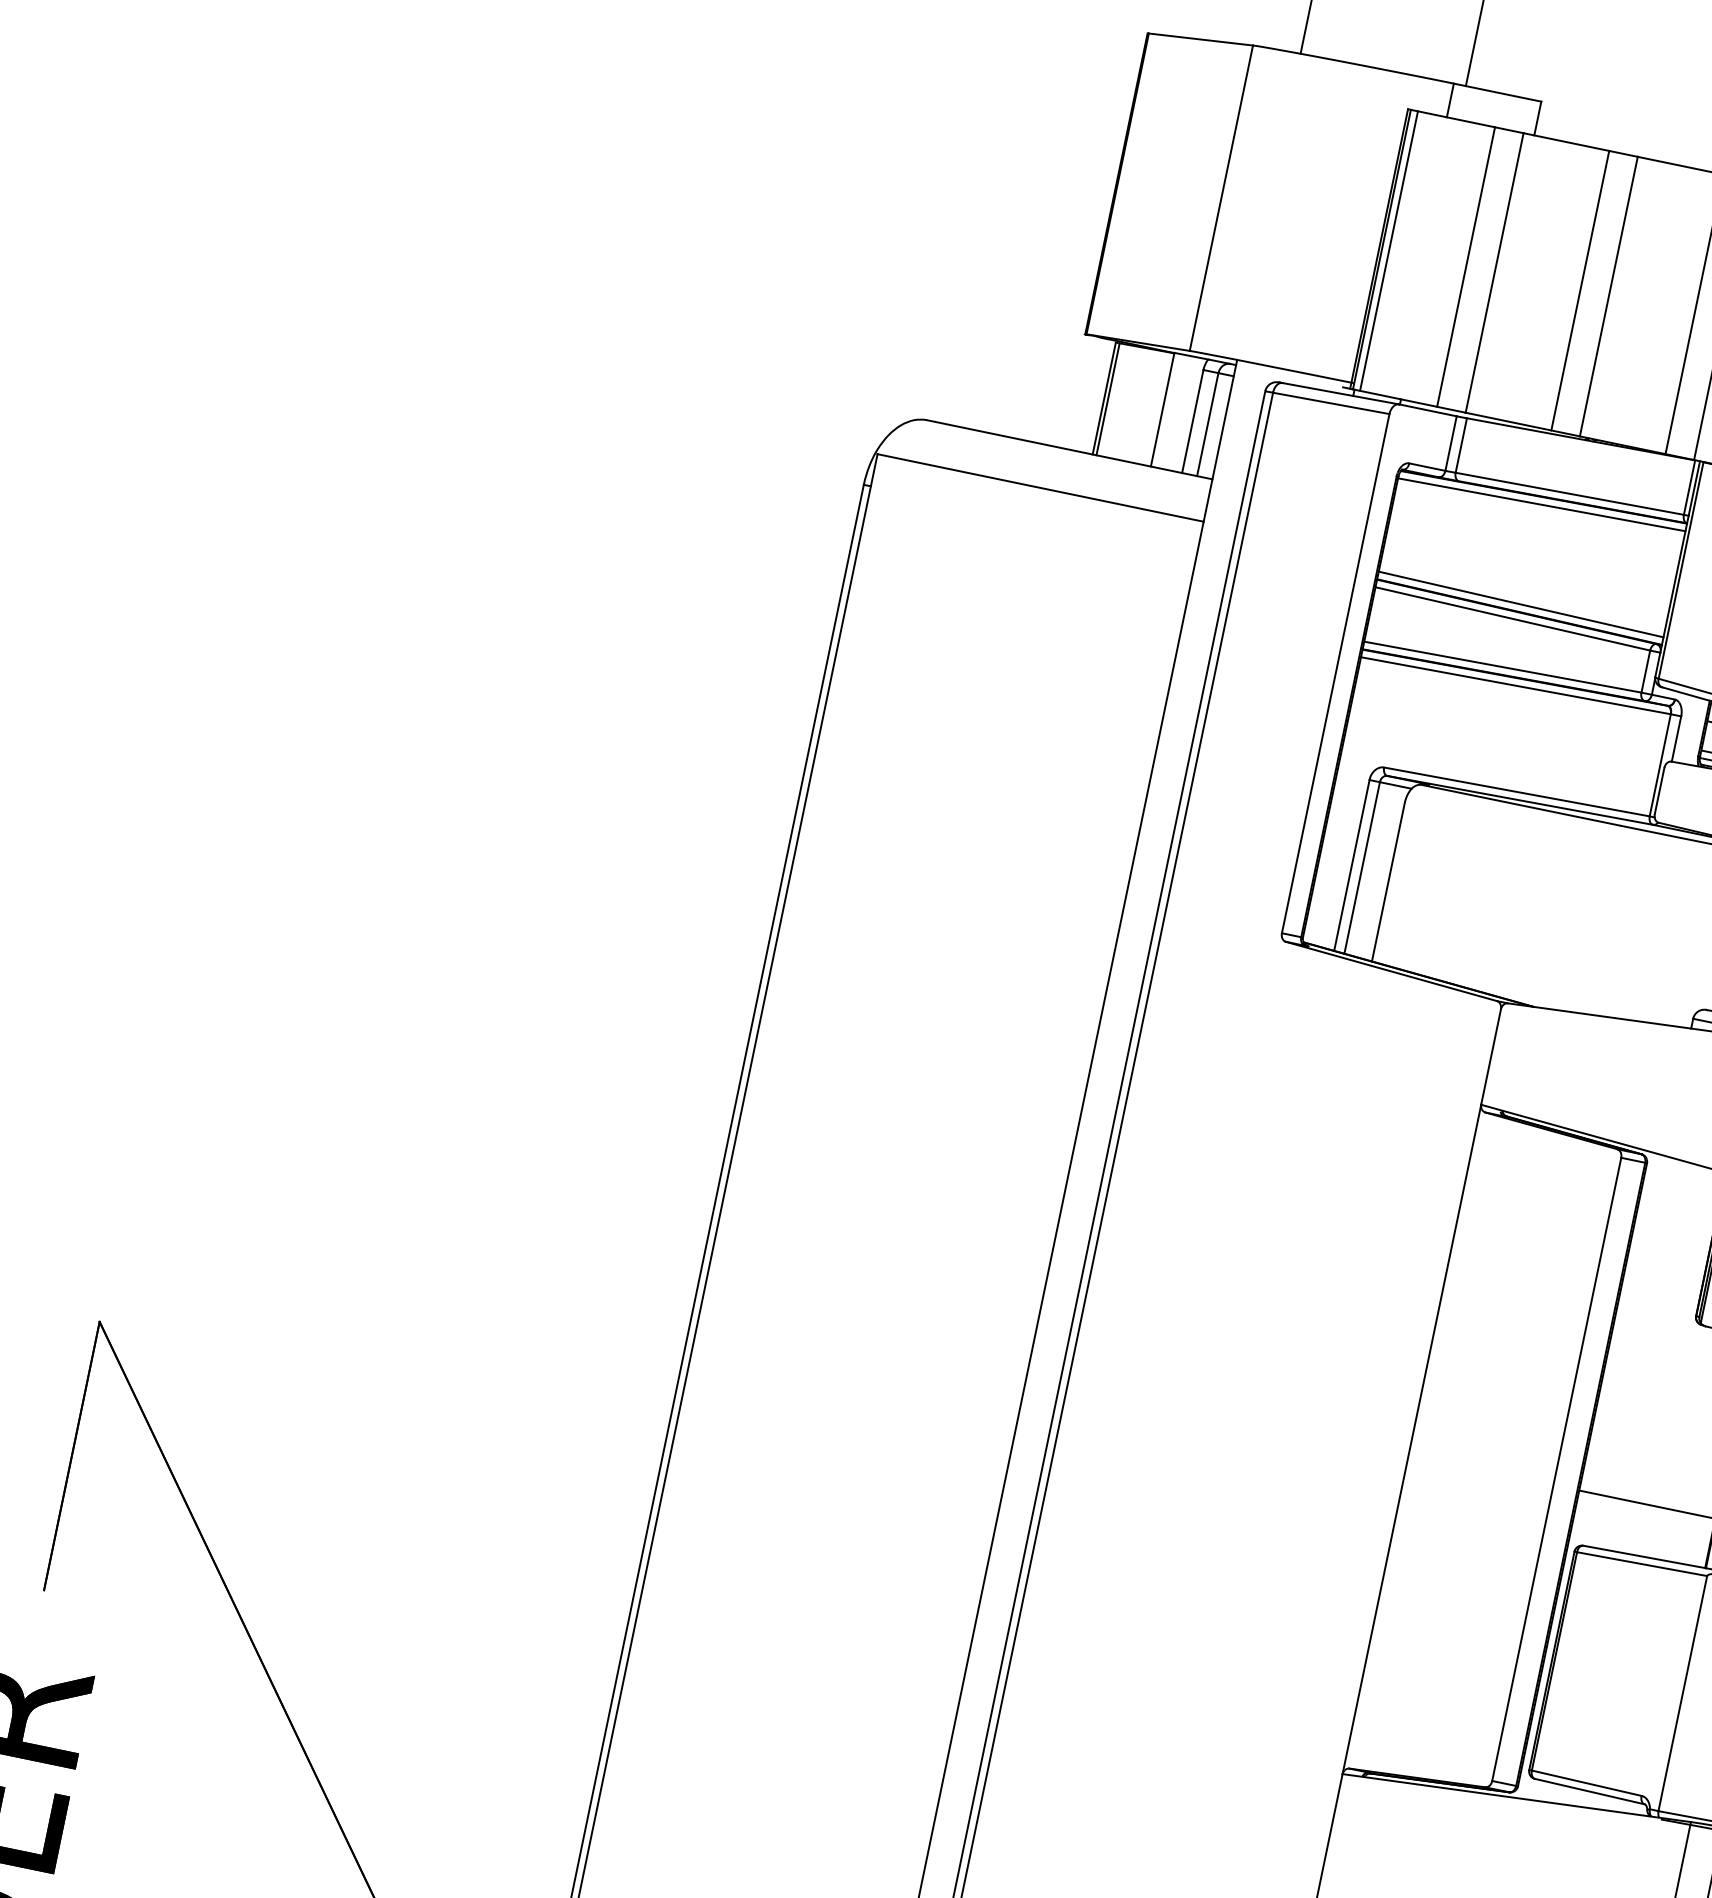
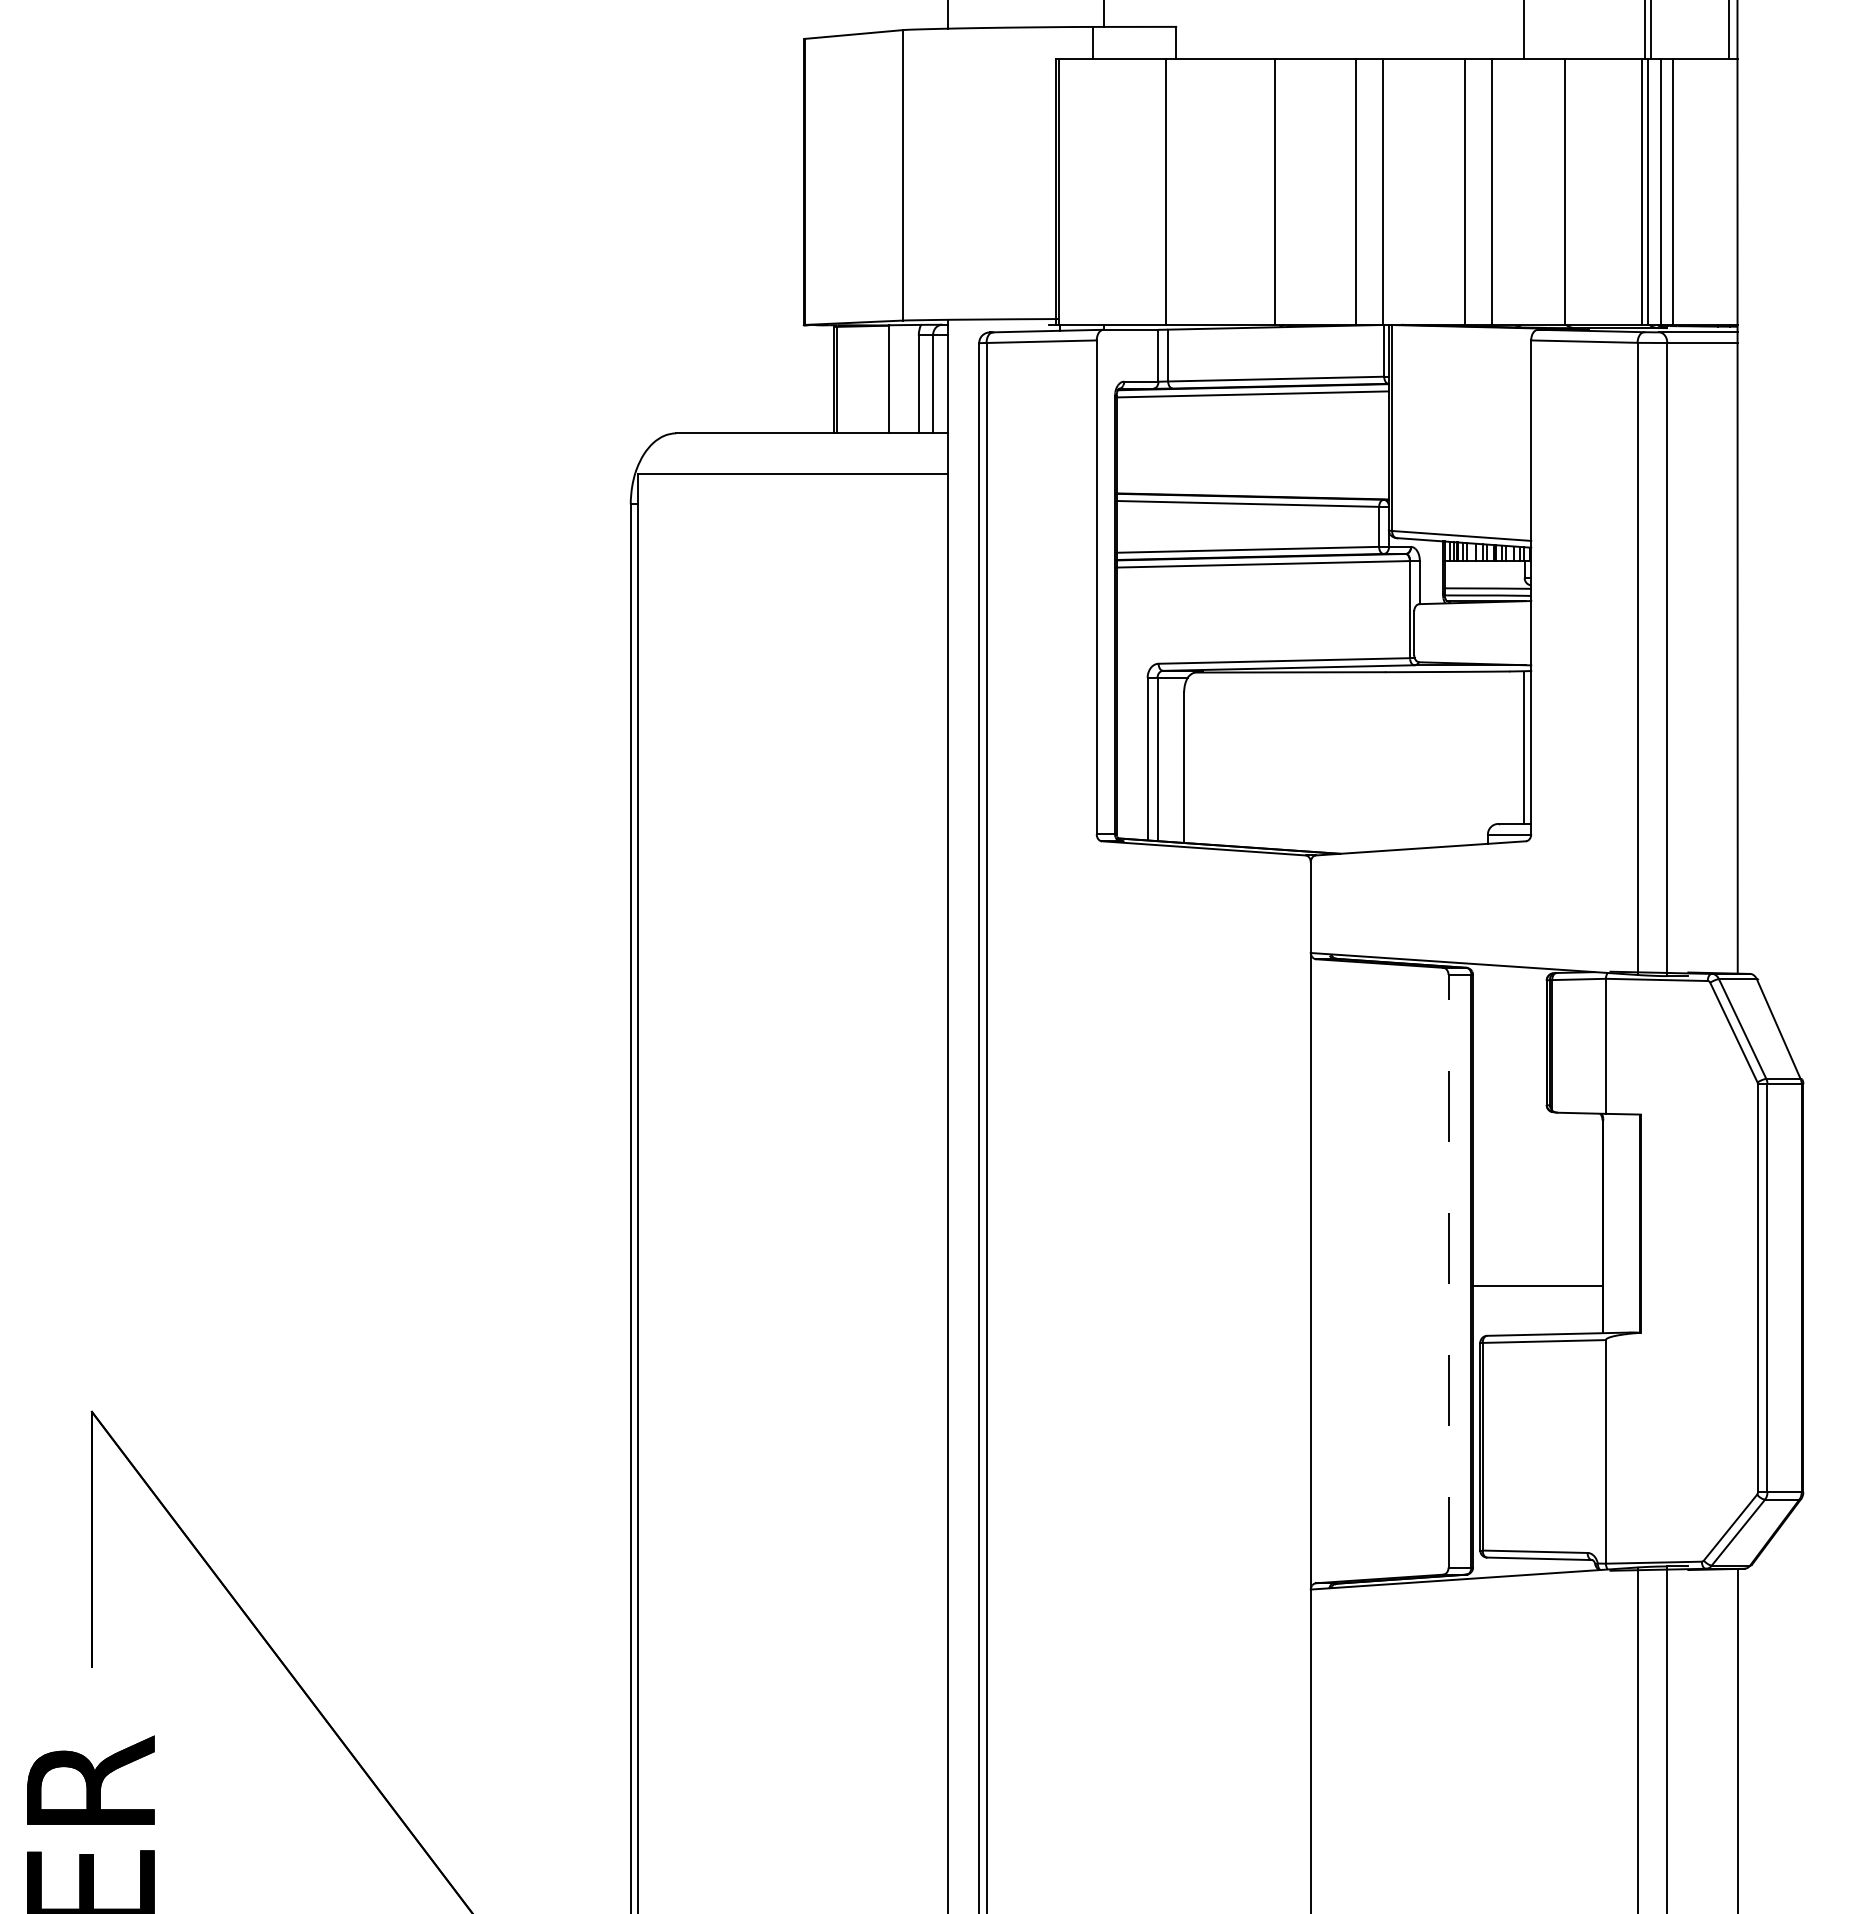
line: (1389, 250) -> (1065, 191), removed
line: (1465, 266) -> (1138, 191), removed
line: (1580, 290) -> (1247, 191), removed
line: (1520, 604) -> (1252, 489), removed
line: (1556, 1468) -> (1448, 1270), solid -> dashed

